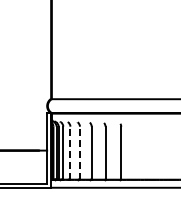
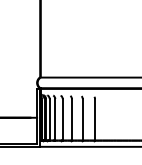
line: (70, 153) -> (55, 120), dashed -> solid
line: (79, 153) -> (62, 120), dashed -> solid

